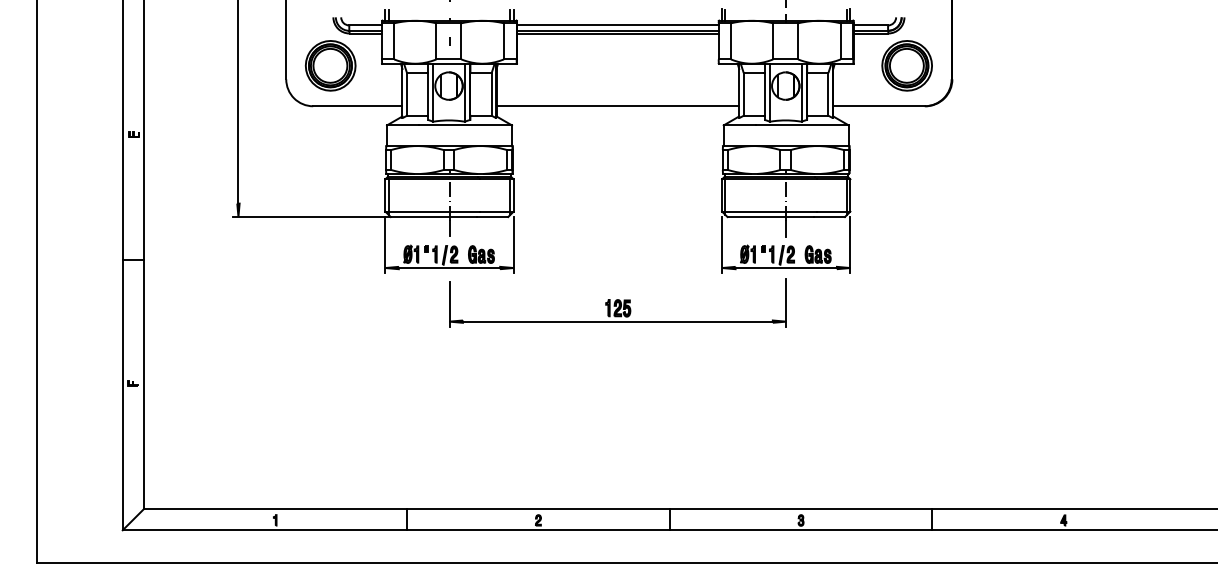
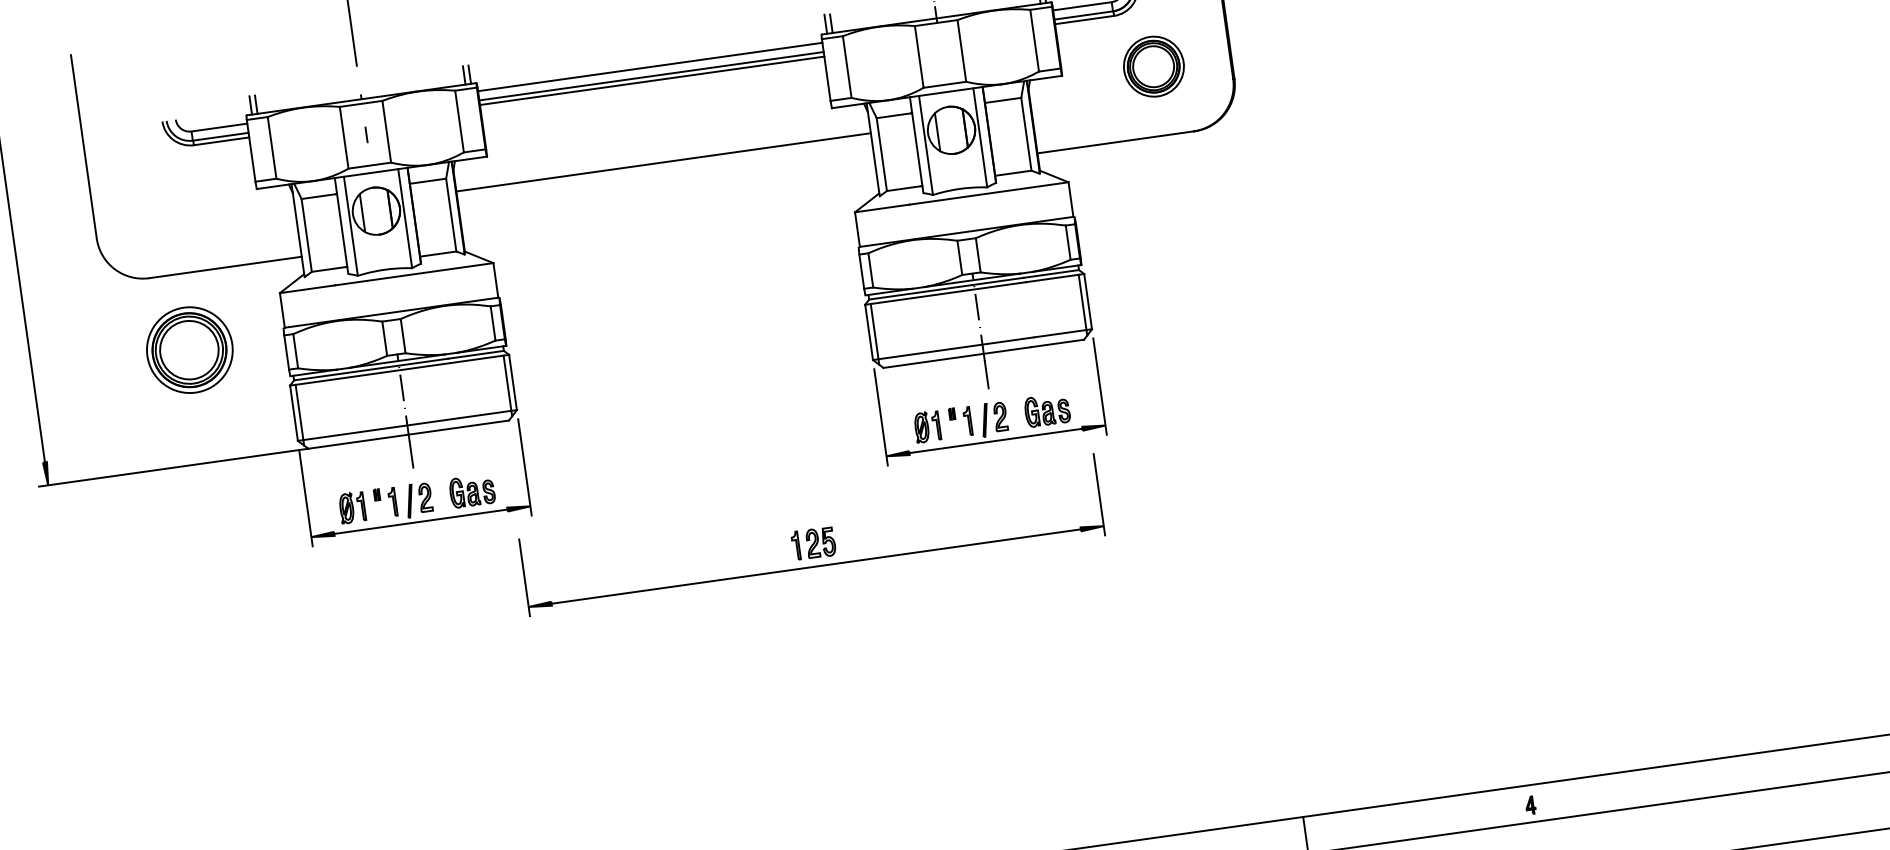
part: (330, 65) -> (189, 349), moved
part: (906, 65) -> (1152, 66), size x0.7
line: (617, 106) -> (663, 162), moved
part: (617, 302) -> (810, 533), moved

